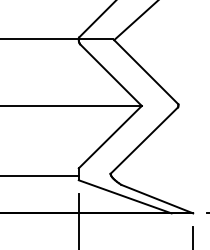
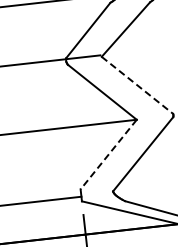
line: (146, 72) -> (137, 85), solid -> dashed
line: (109, 137) -> (107, 155), solid -> dashed

